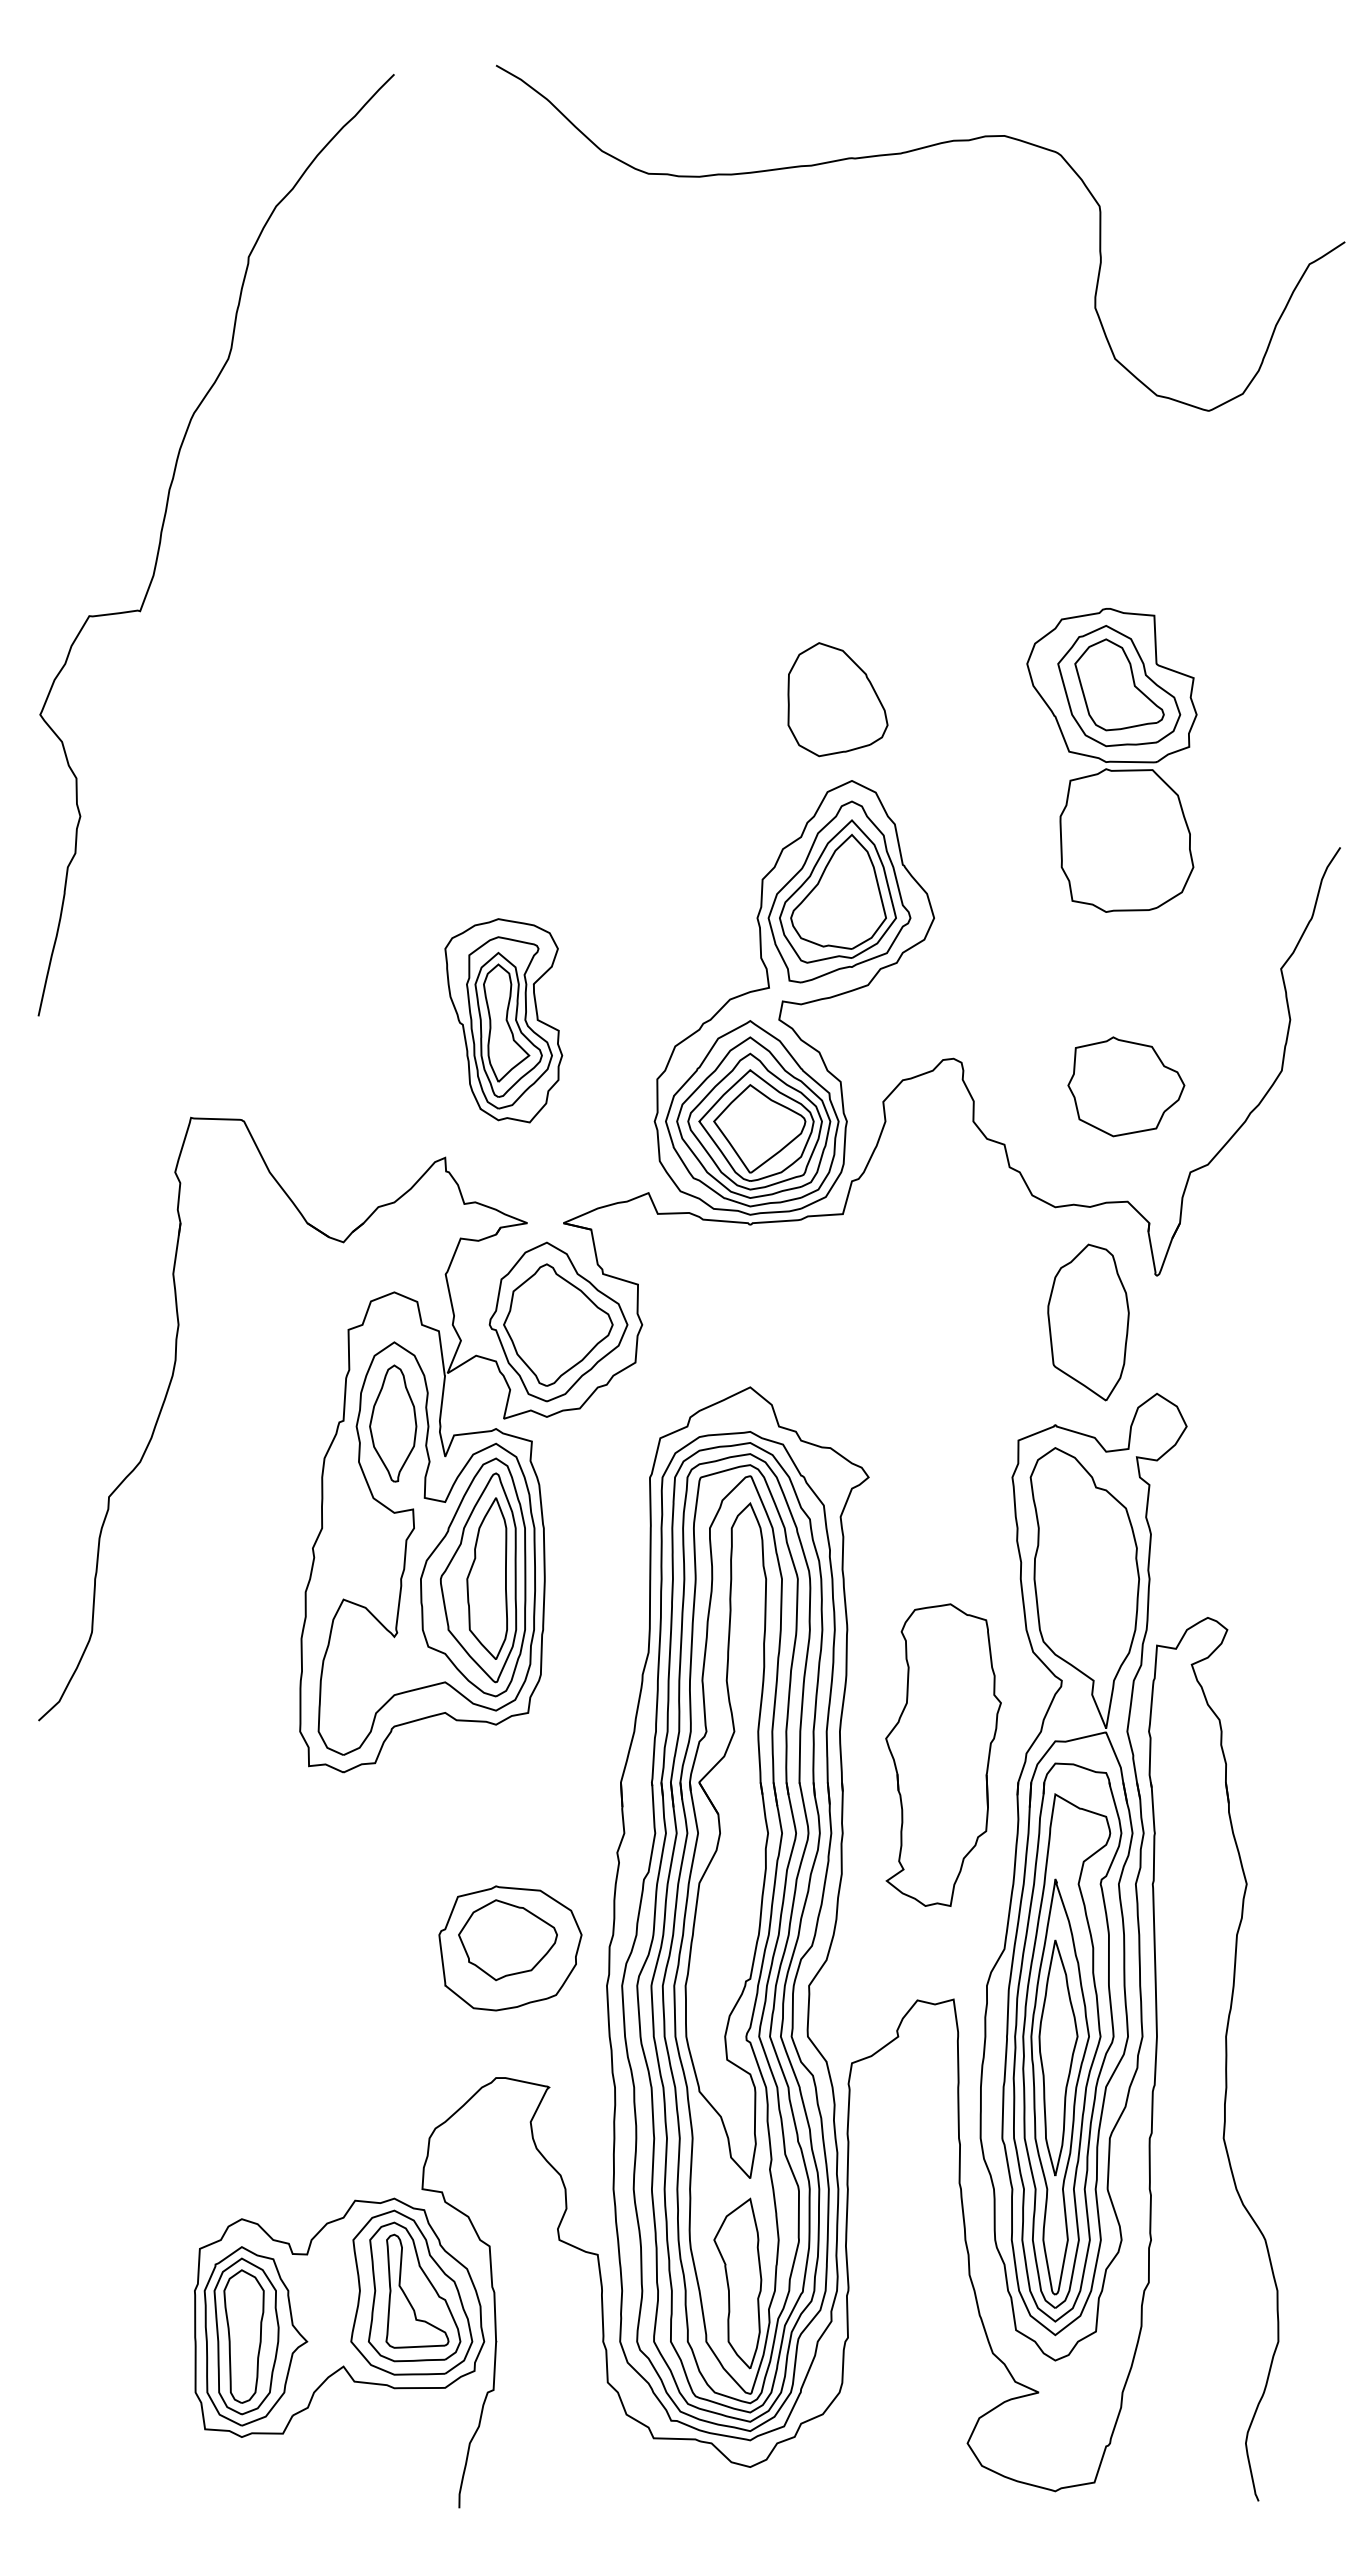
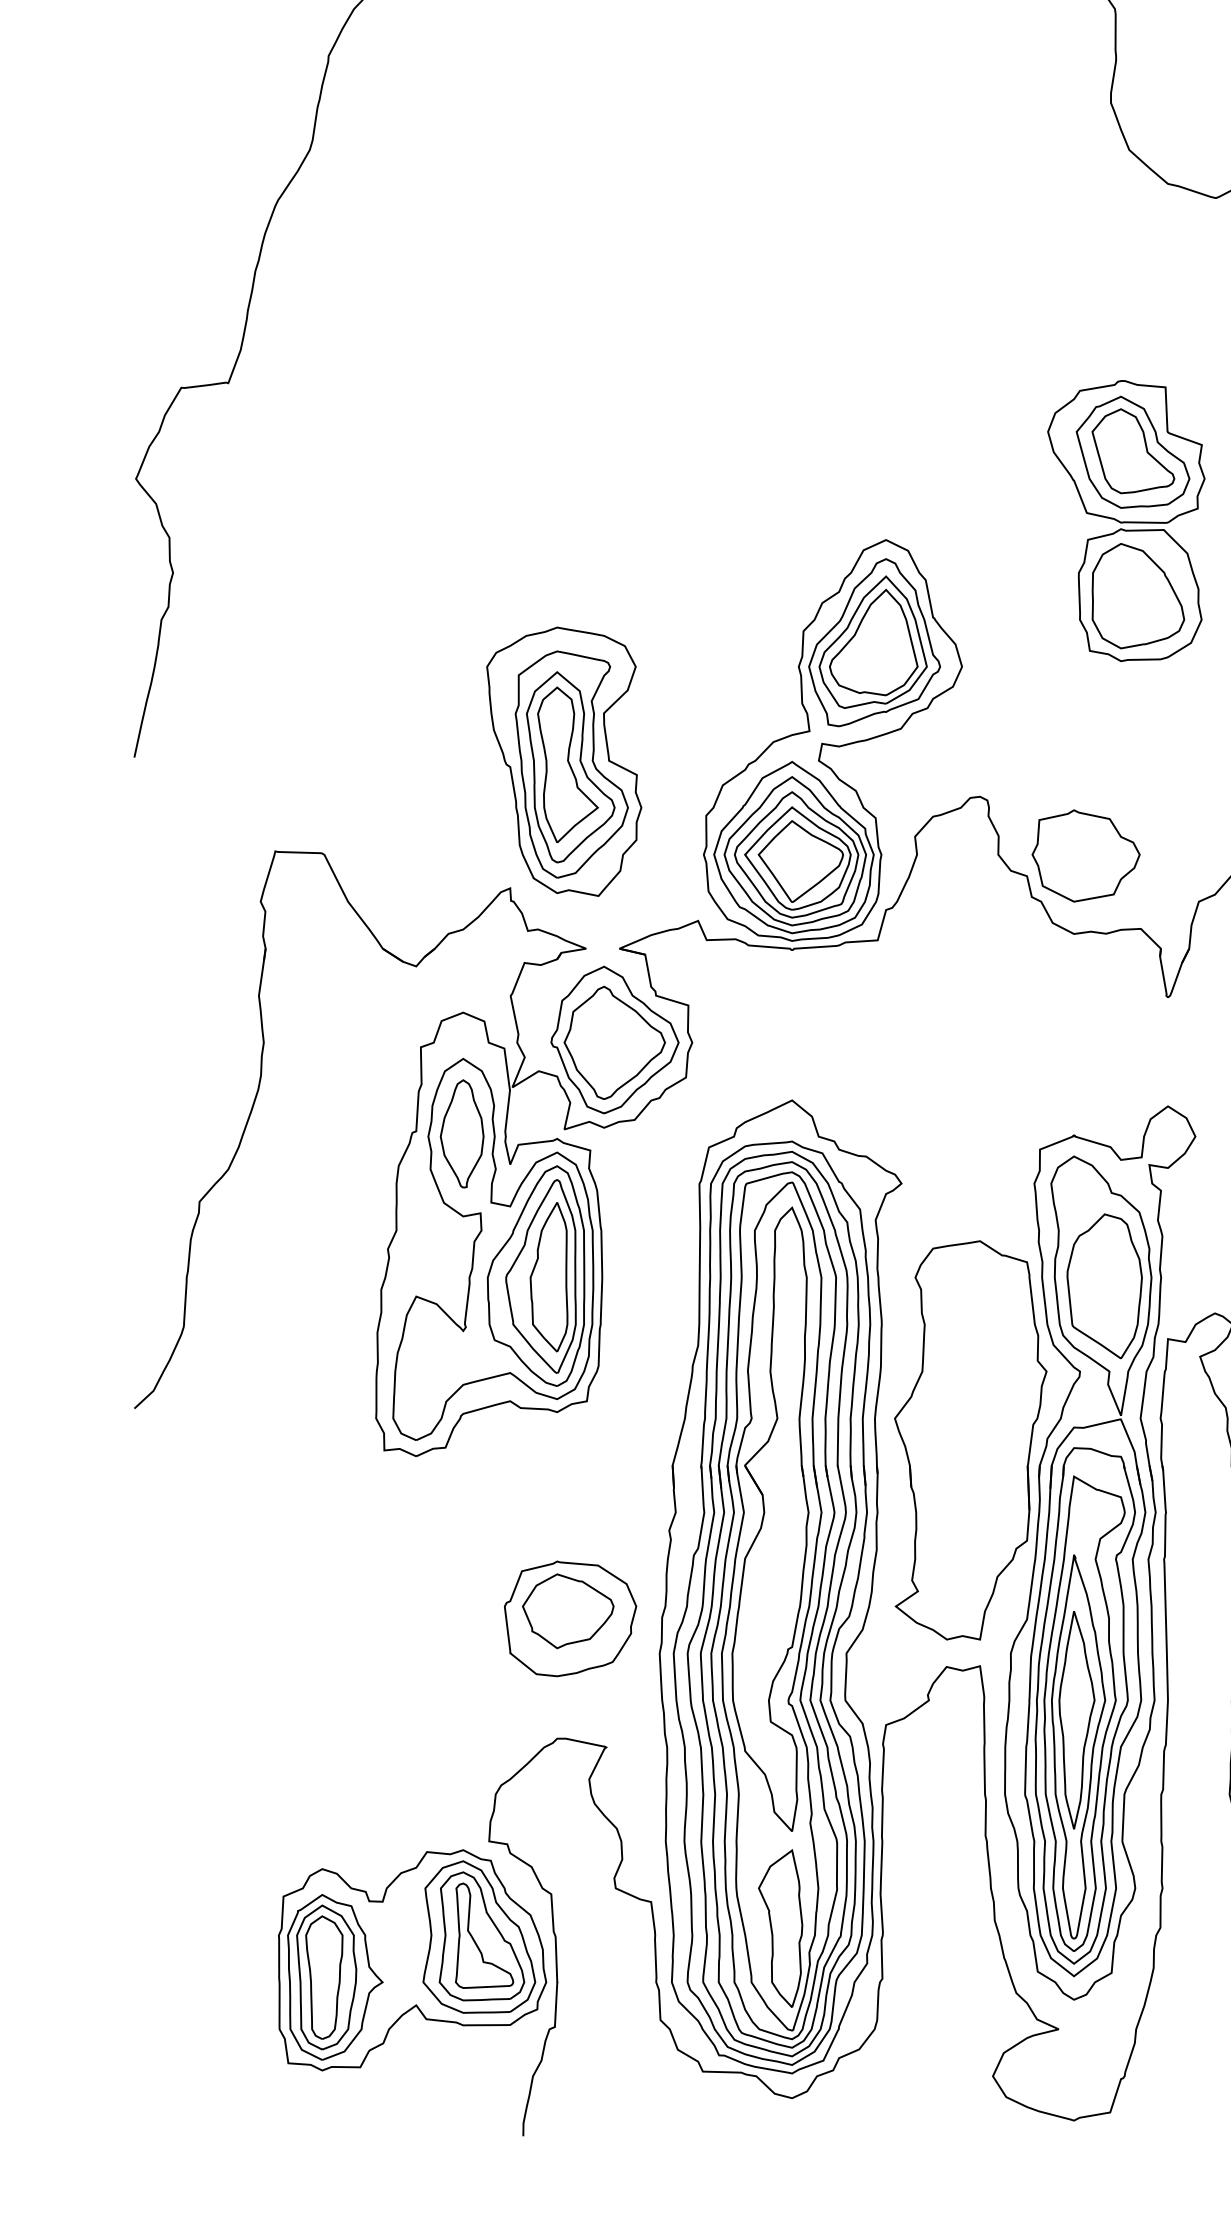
part: (837, 699) -> (1137, 596), moved
part: (503, 1020) -> (564, 761), size x1.43
part: (1126, 1086) -> (1086, 855), moved
part: (1088, 1322) -> (1104, 1286), moved
part: (943, 1754) -> (970, 1439), size x1.43

